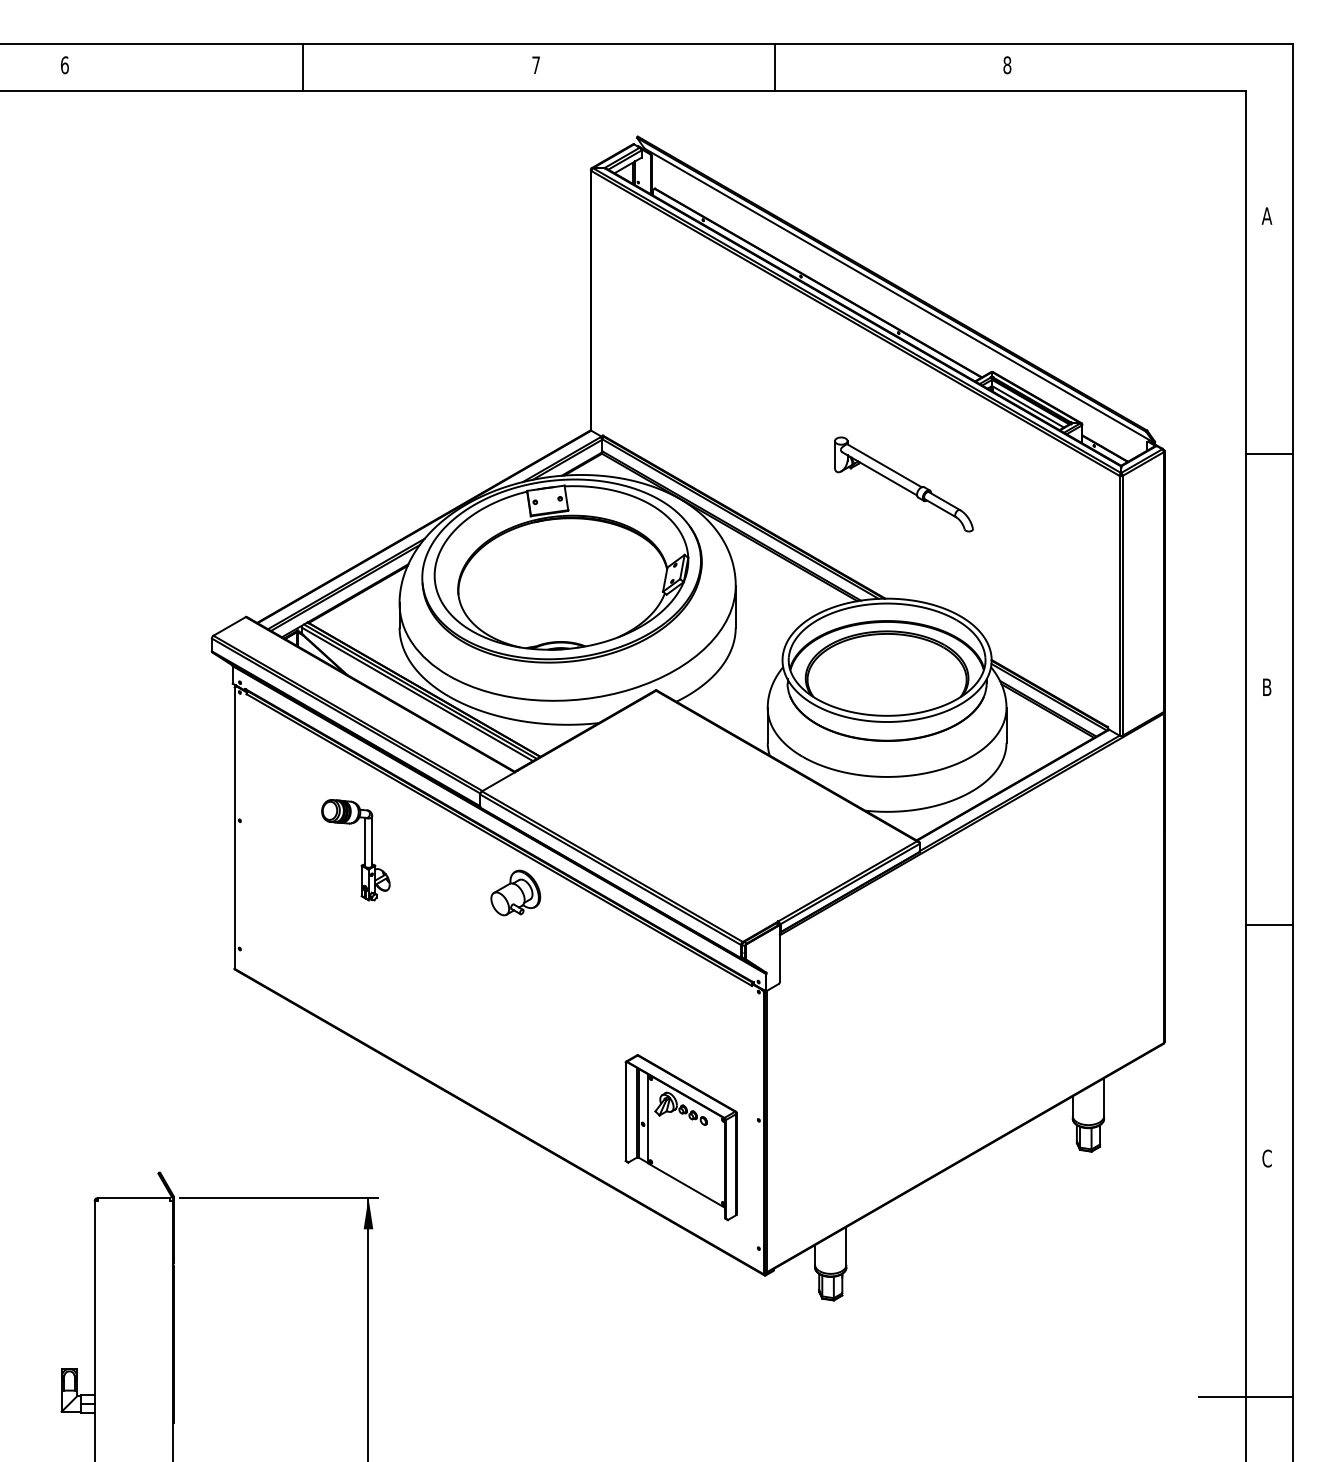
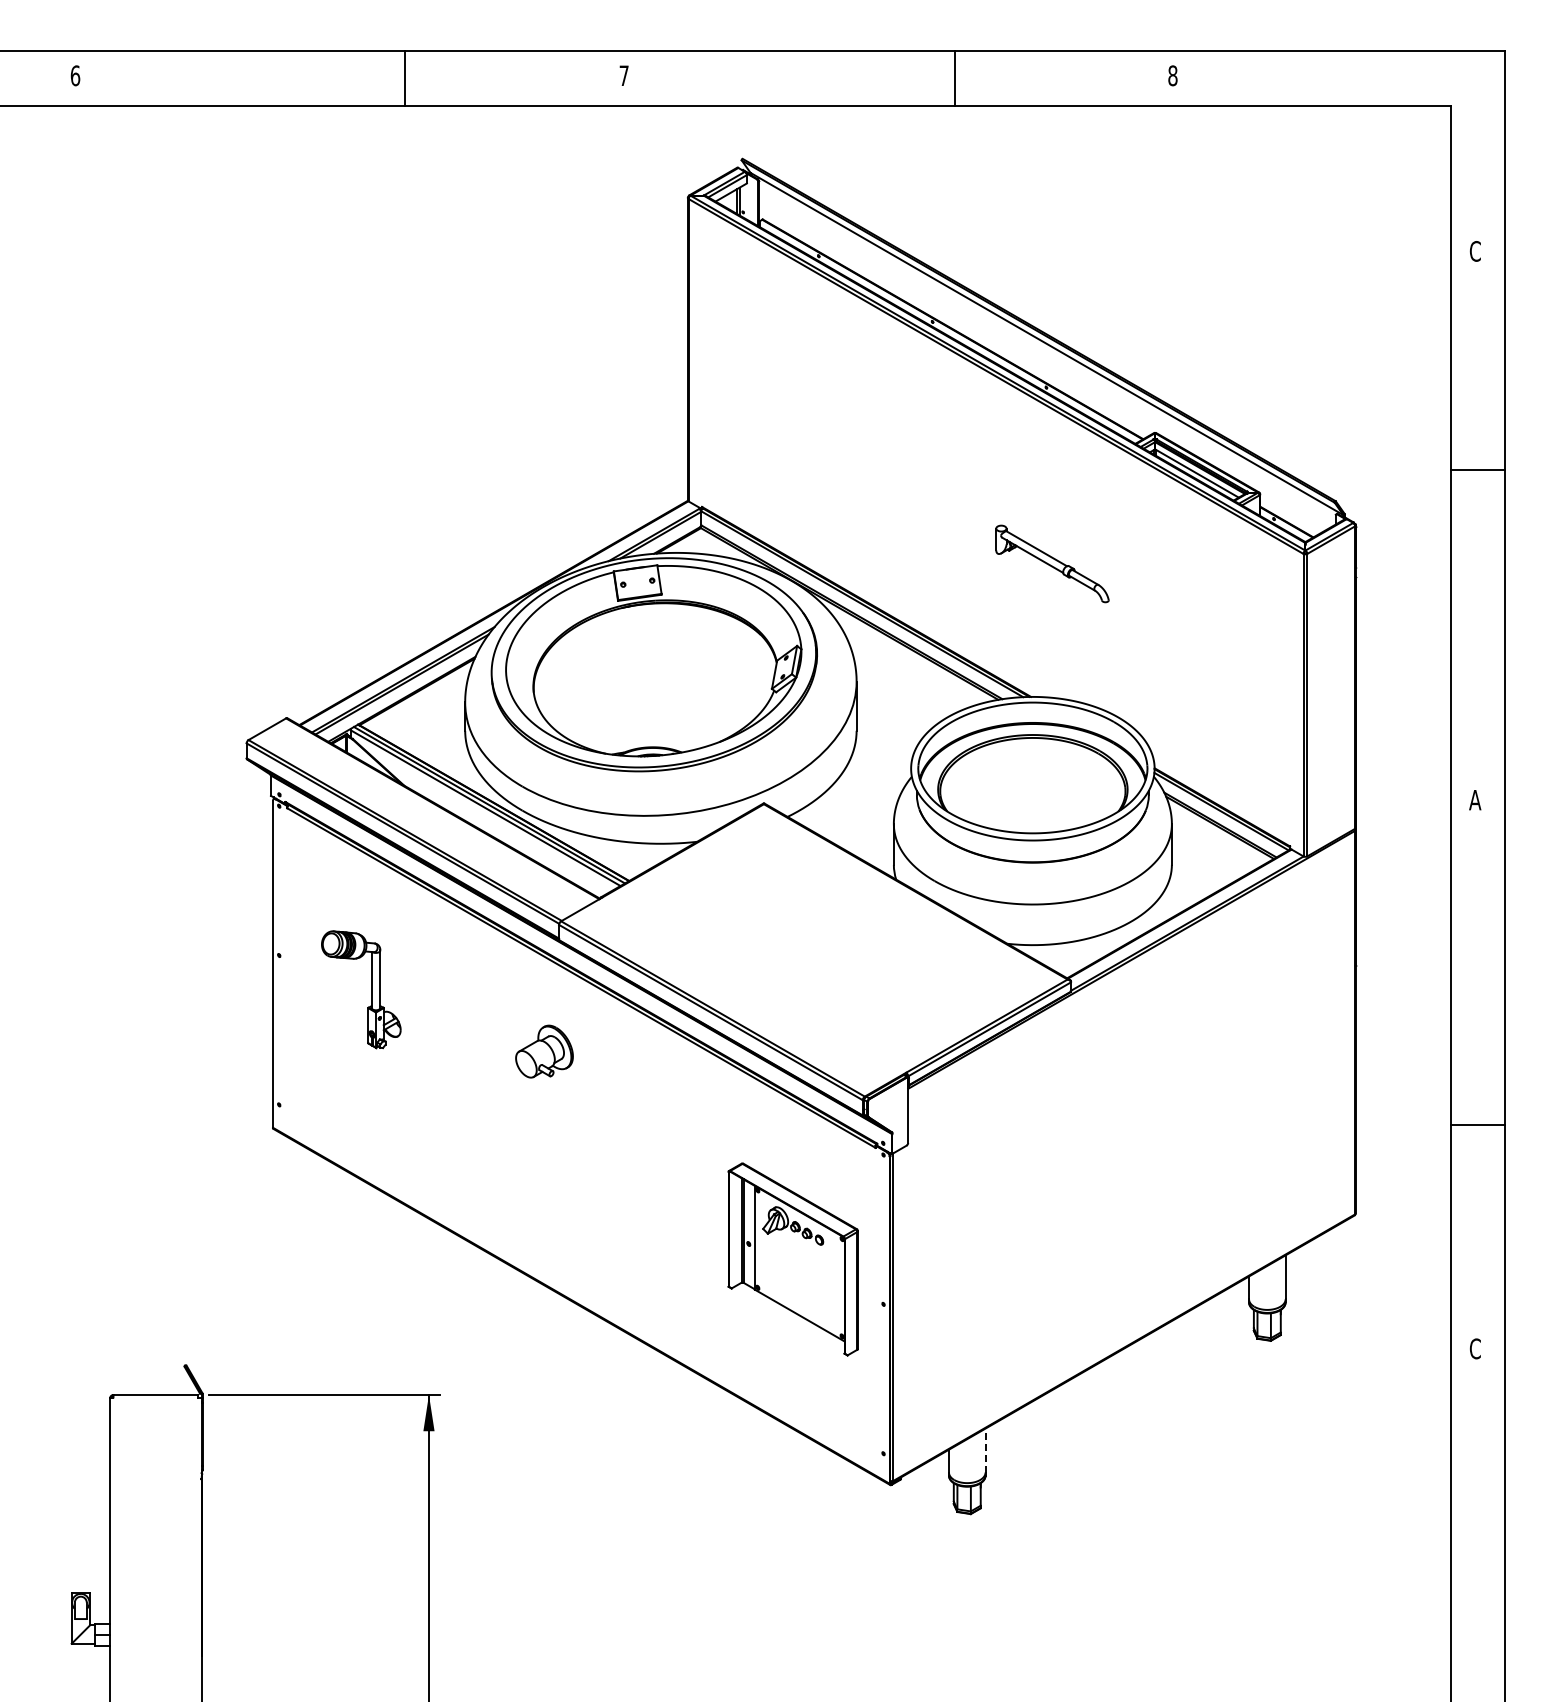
line: (303, 67) -> (405, 78), moved
line: (774, 67) -> (954, 78), moved
text: (1267, 216) -> (1475, 251), A -> C
line: (1268, 454) -> (1477, 470), moved
part: (903, 484) -> (1052, 563), size x0.7
text: (1267, 687) -> (1475, 800), B -> A
part: (364, 849) -> (371, 989), moved
part: (515, 892) -> (544, 1051), moved
line: (1268, 925) -> (1477, 1125), moved
part: (680, 1137) -> (792, 1259), moved
line: (846, 1245) -> (985, 1450), solid -> dashed
line: (1245, 1396) -> (1450, 1625), removed

